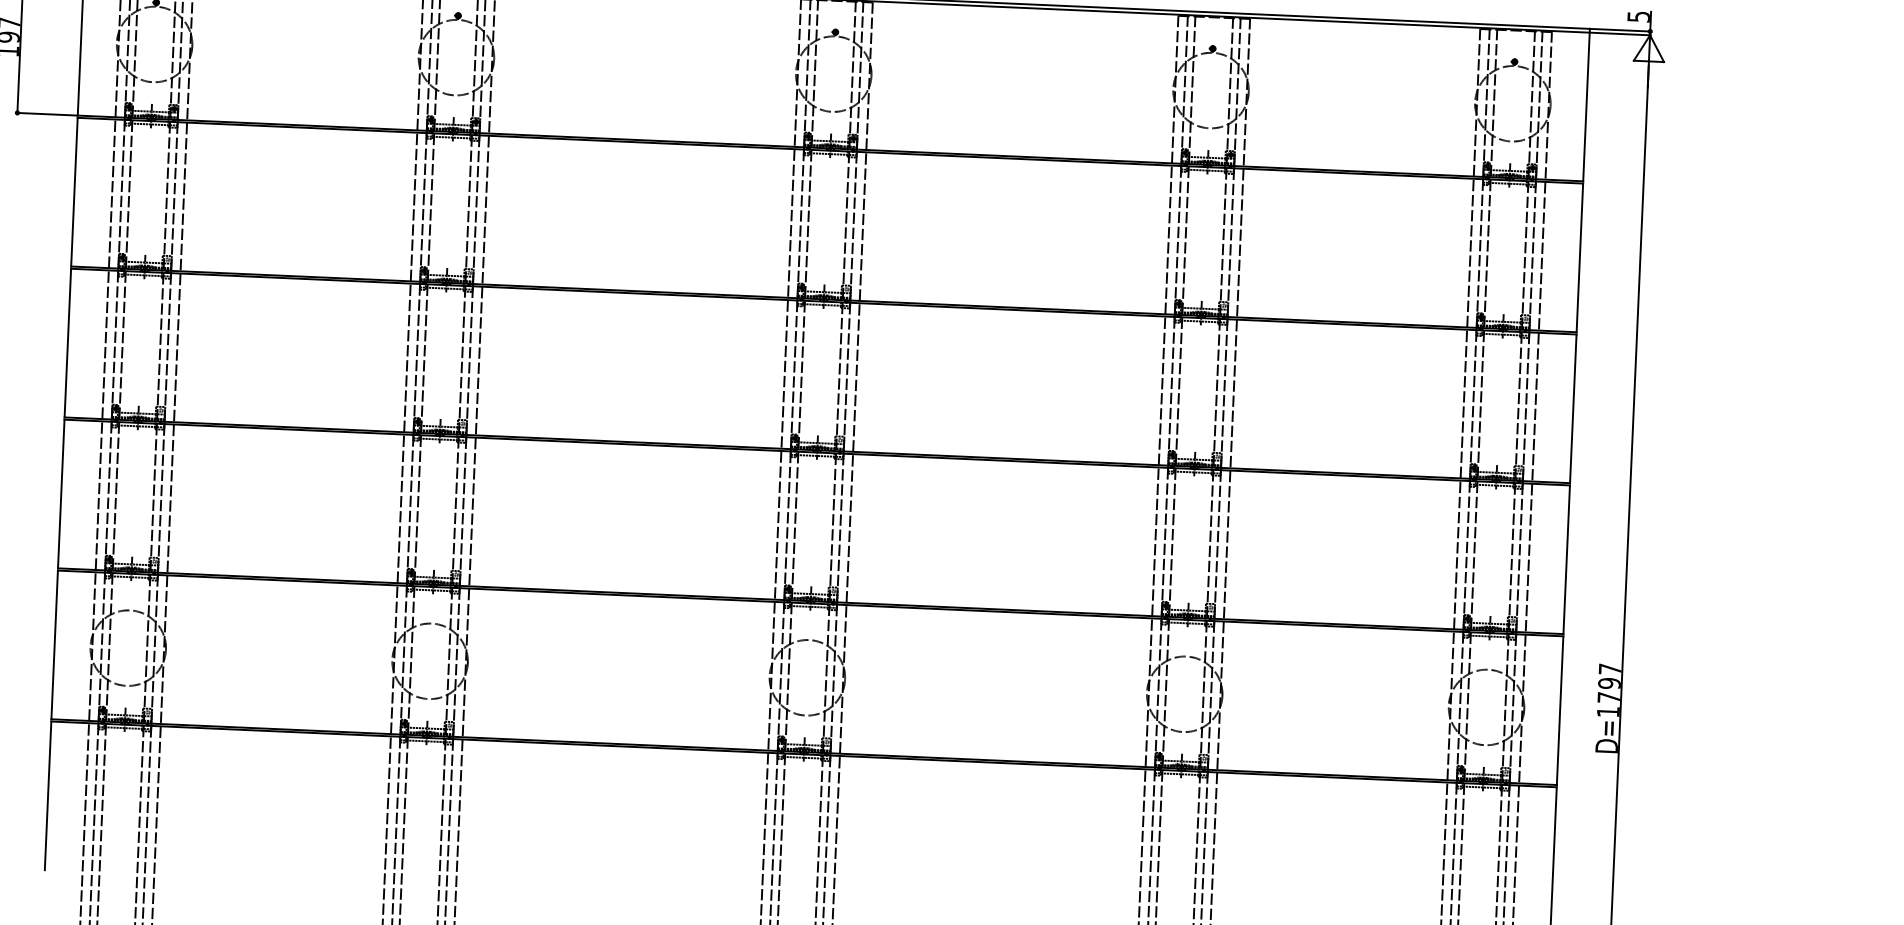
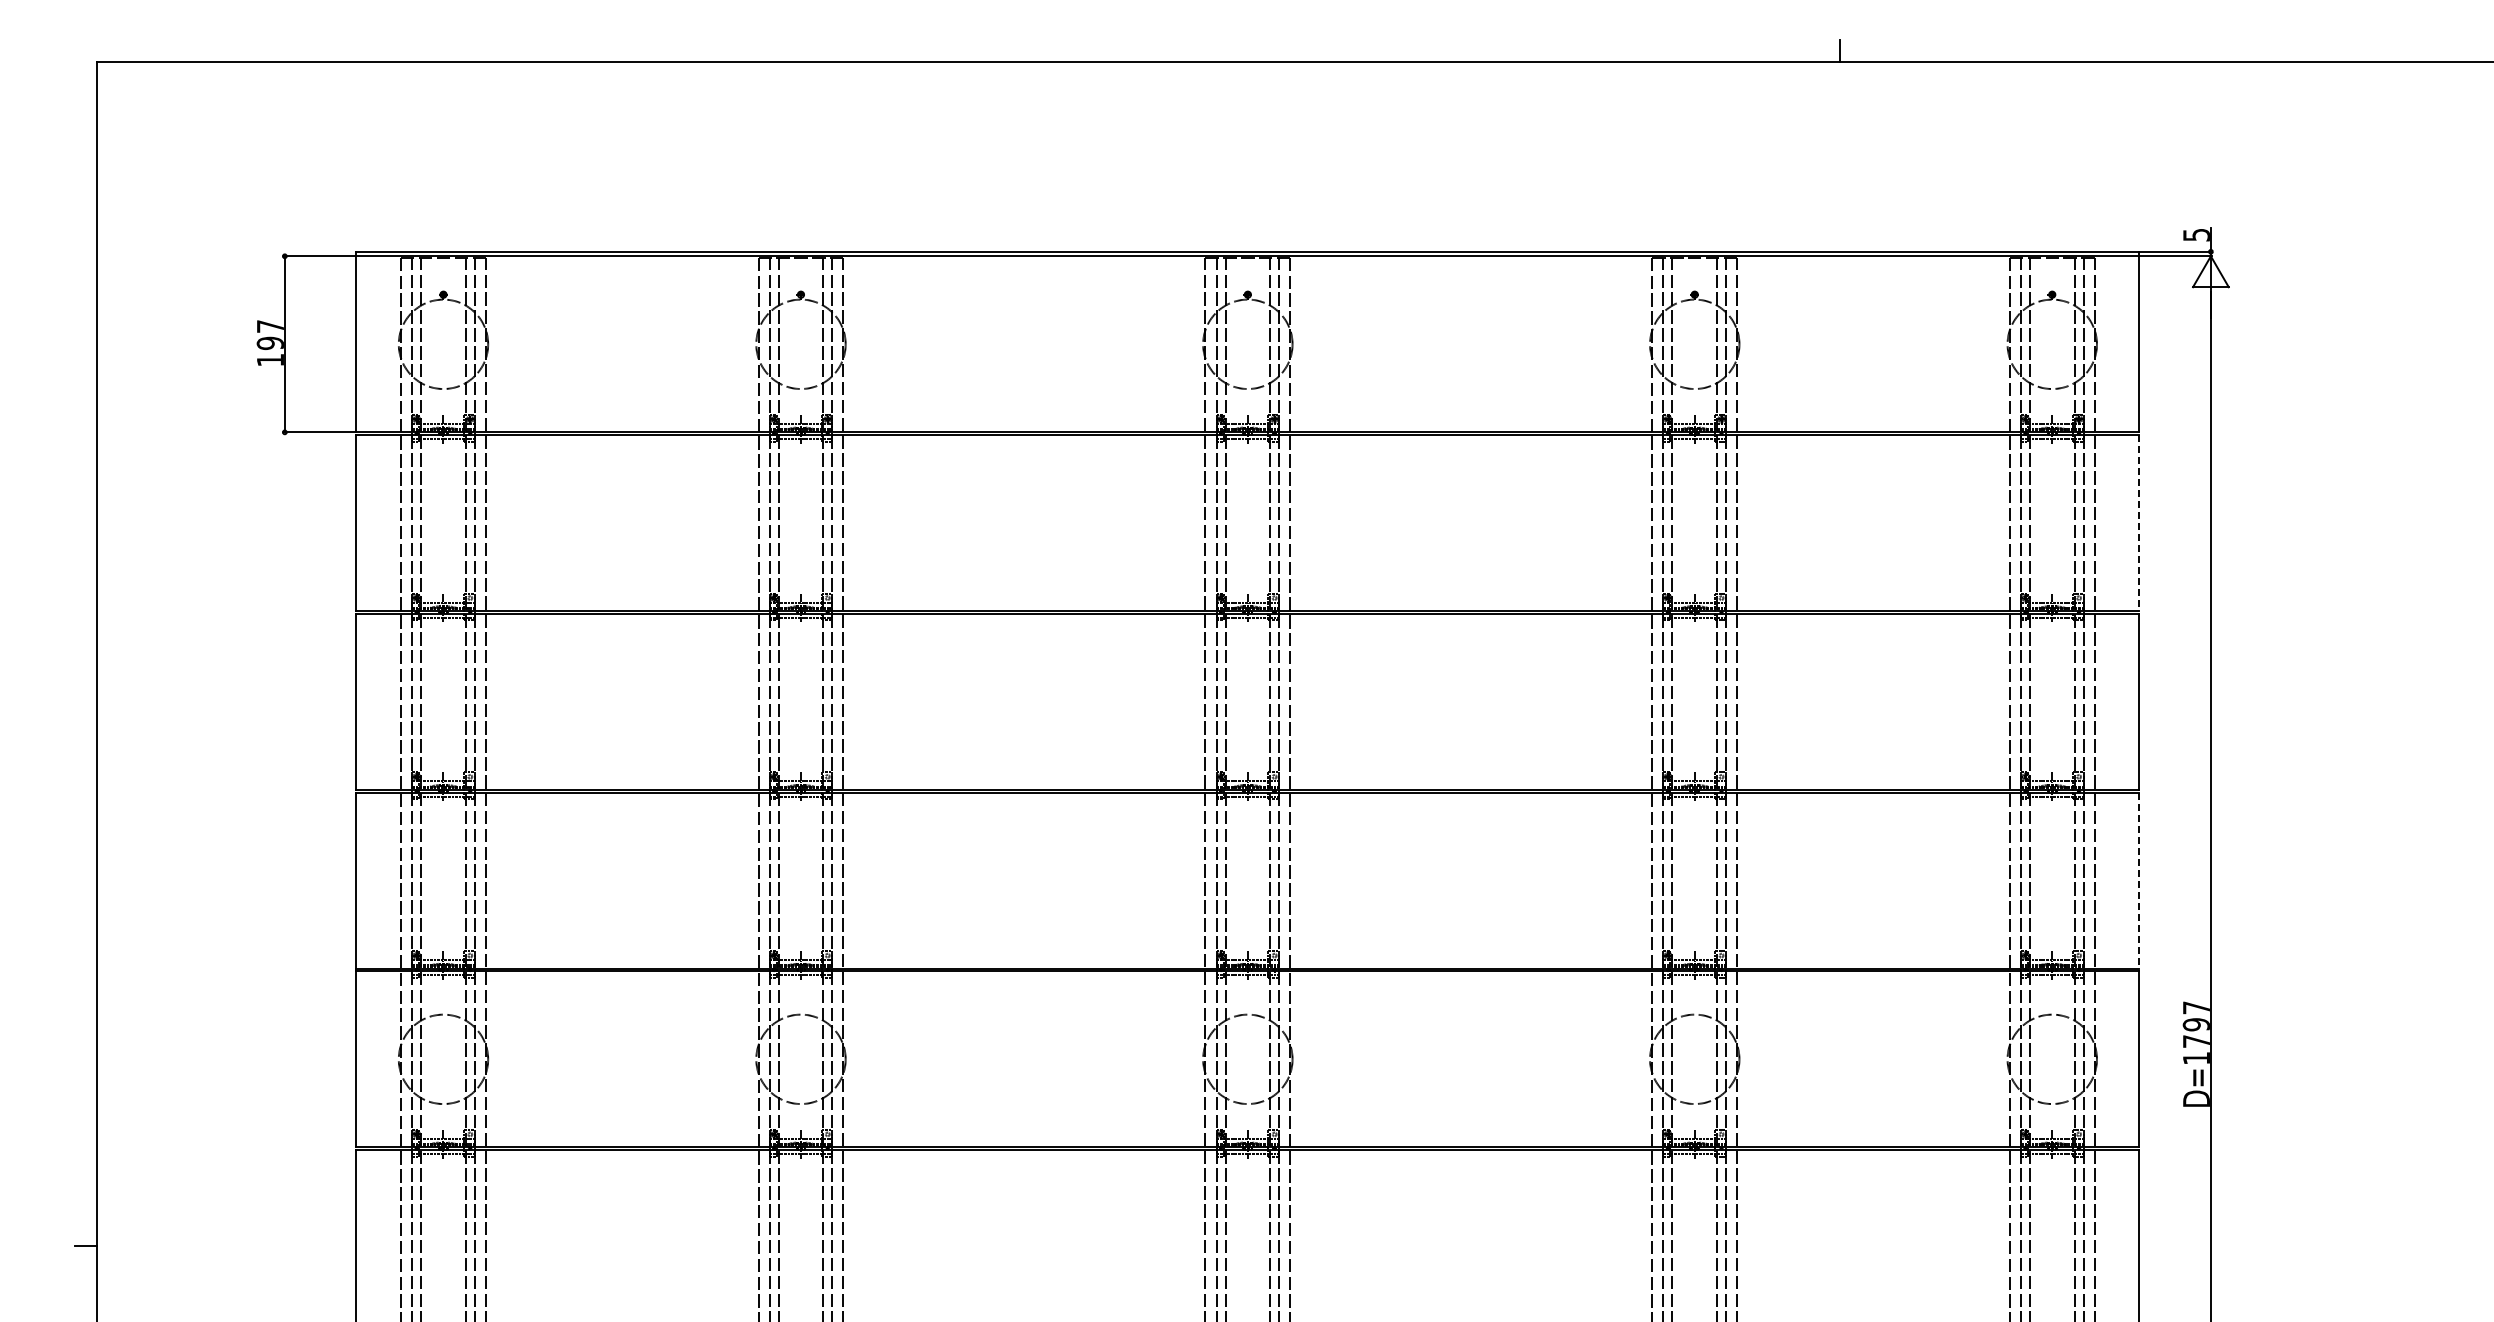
line: (1579, 258) -> (2139, 523), solid -> dashed
line: (1566, 560) -> (2139, 881), solid -> dashed

